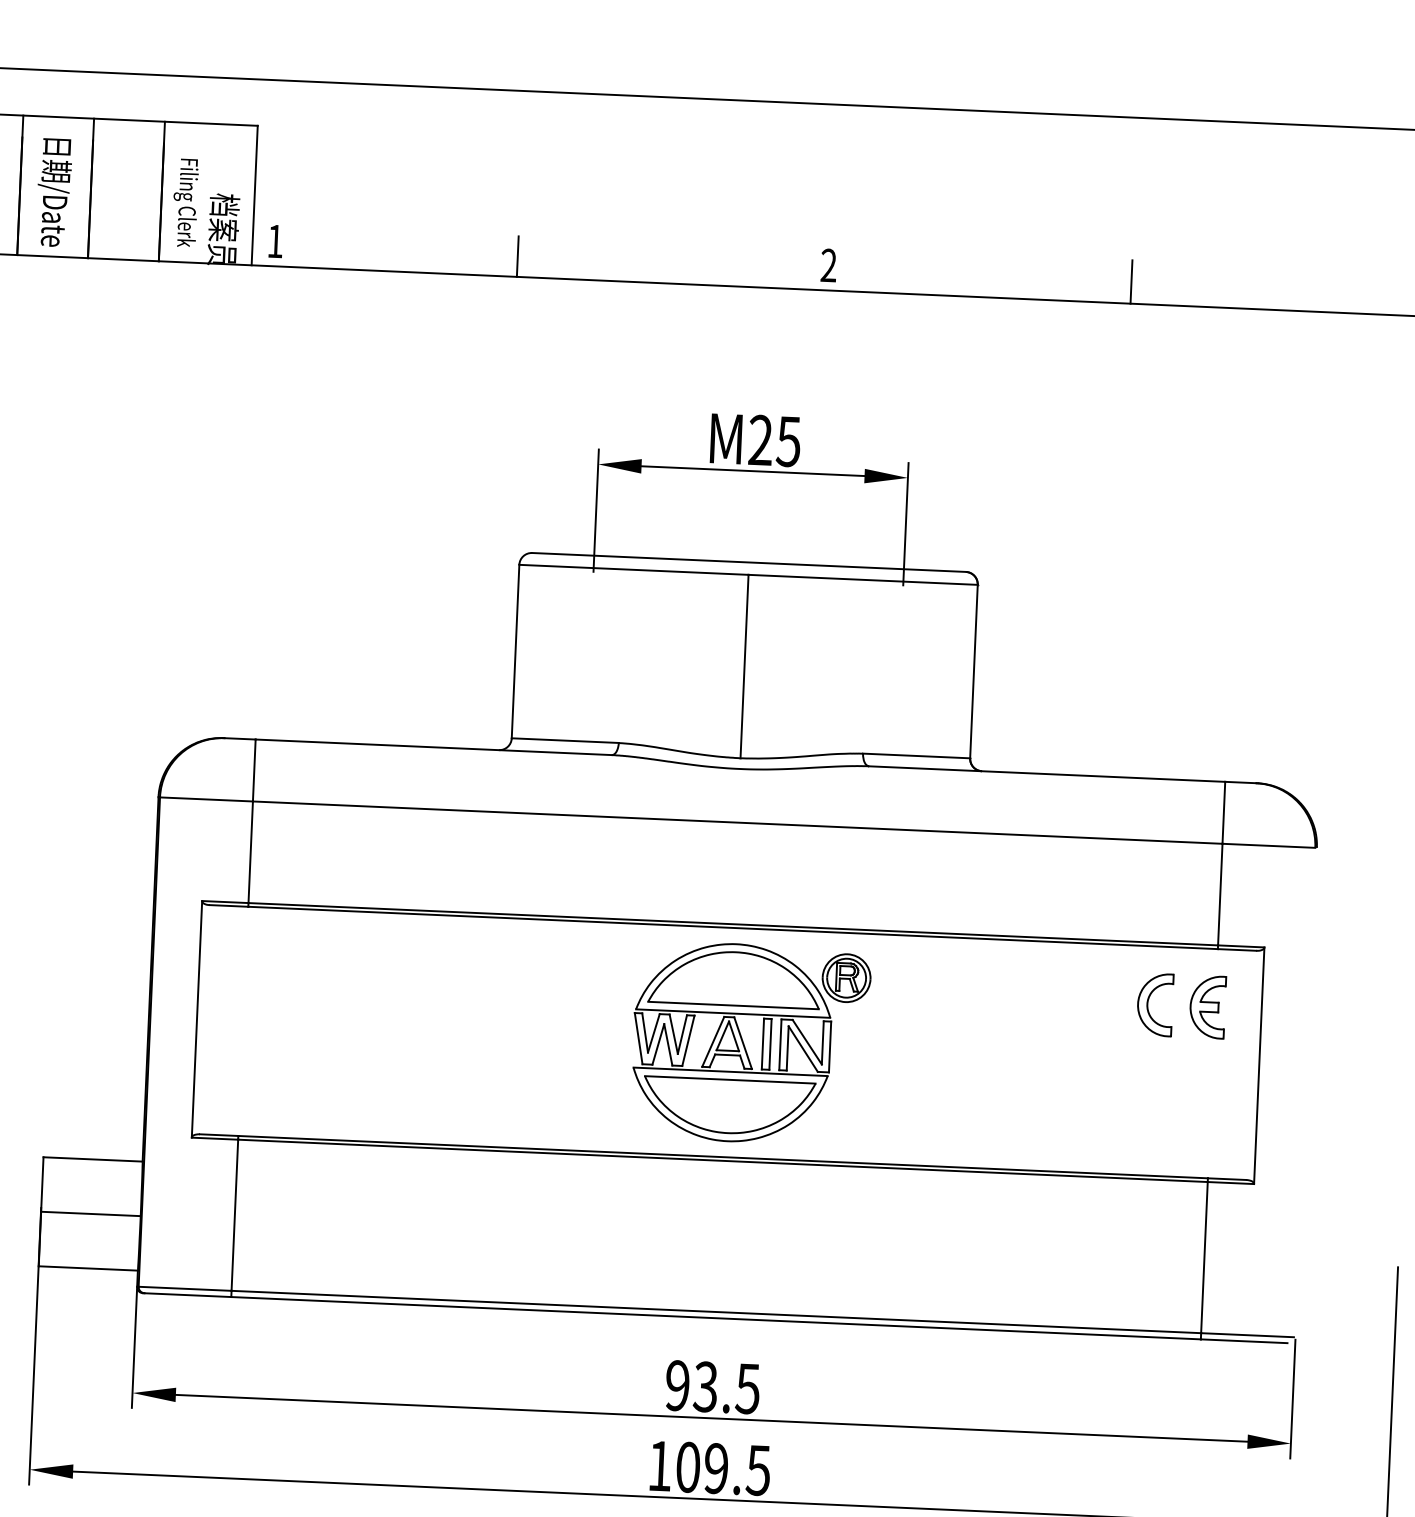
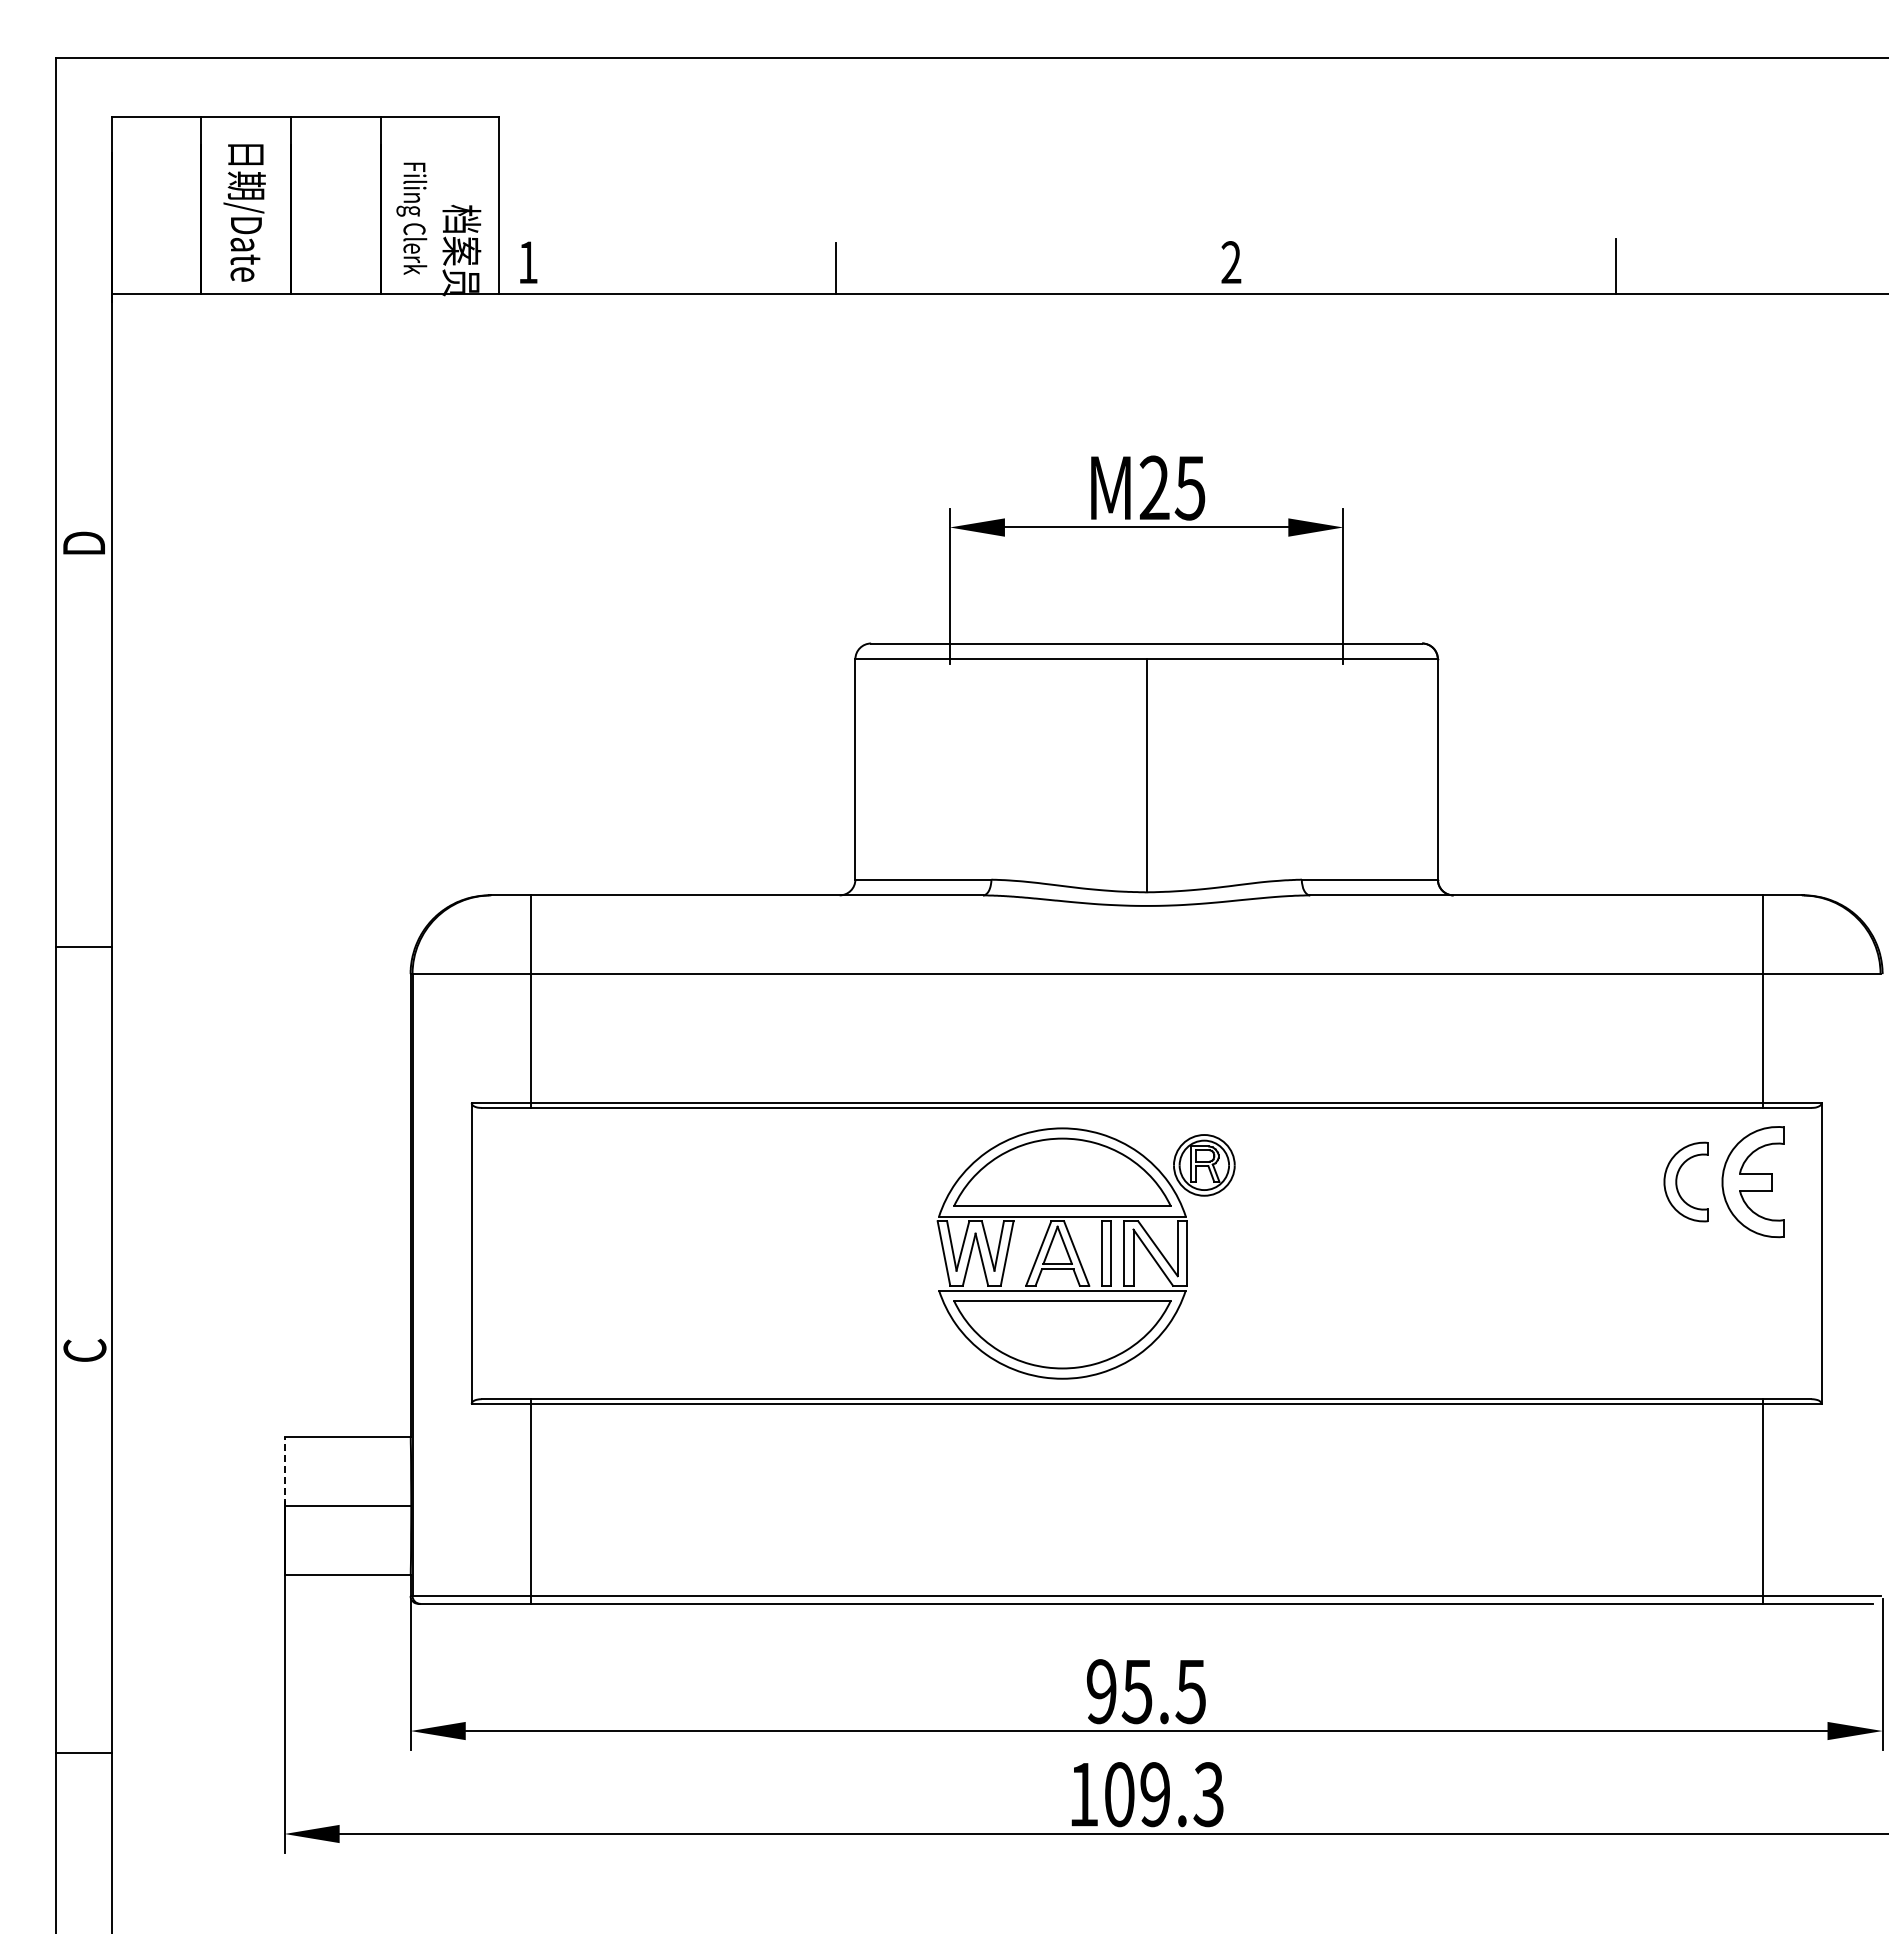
part: (1207, 1006) -> (1752, 1181), size x1.4
part: (745, 1046) -> (1079, 1257), moved
line: (42, 1184) -> (284, 1471), solid -> dashed
text: (705, 1386) -> (1136, 1691), 93.5 -> 95.5
text: (758, 1470) -> (1208, 1794), 109.5 -> 109.3

